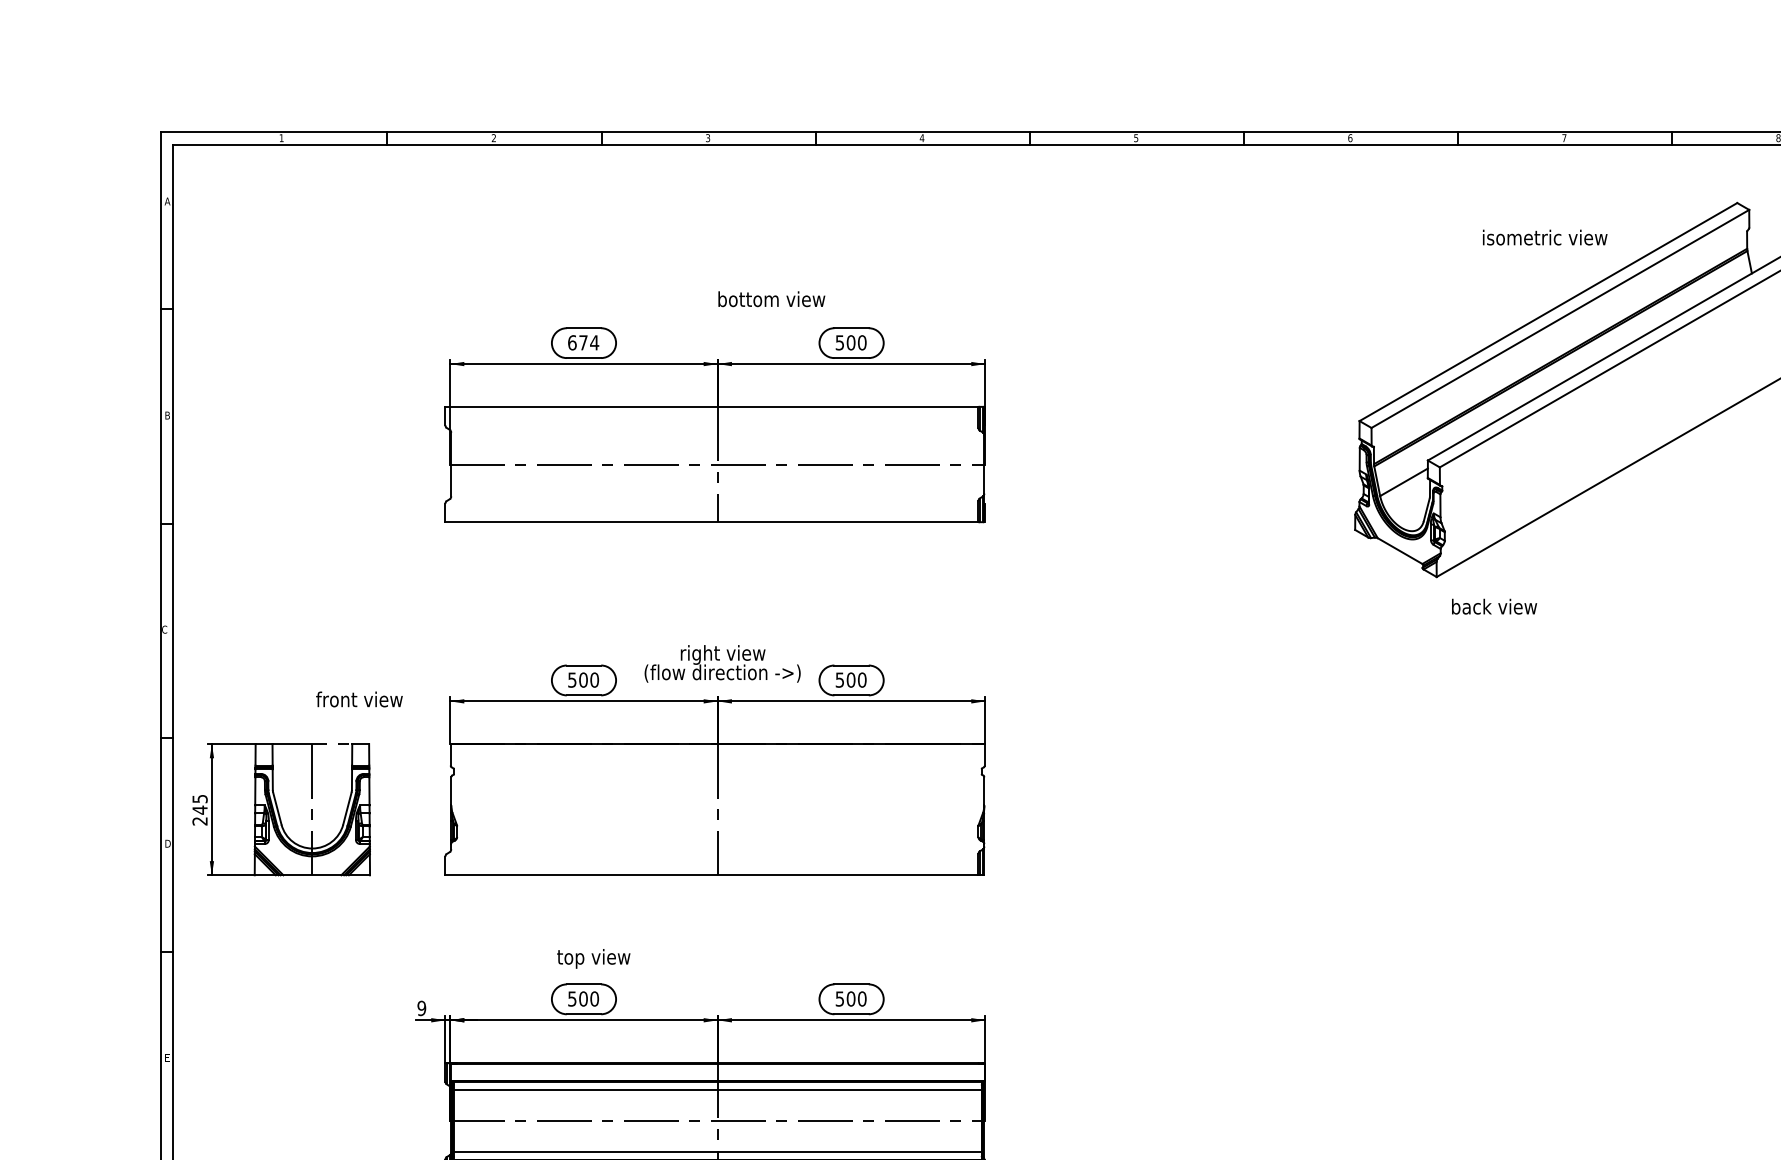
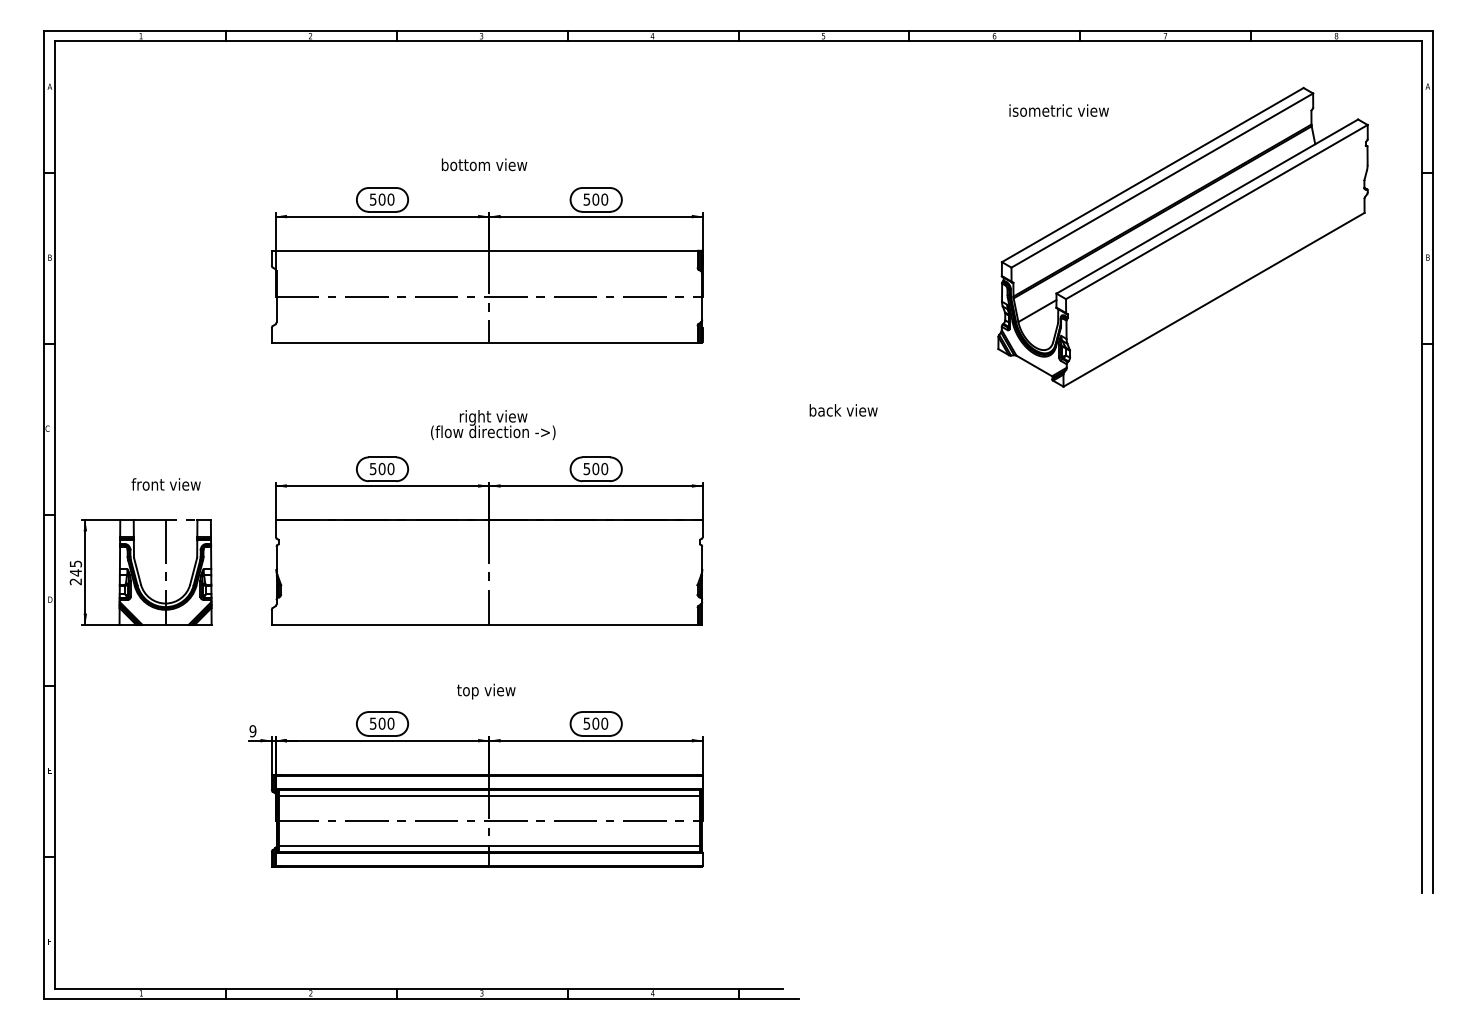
text: (1544, 237) -> (1058, 110), moved
text: (771, 298) -> (484, 164), moved
text: (582, 342) -> (381, 199), 674 -> 500
text: (1494, 606) -> (843, 410), moved
text: (722, 664) -> (493, 425), moved
text: (358, 699) -> (165, 484), moved
text: (594, 958) -> (486, 691), moved

